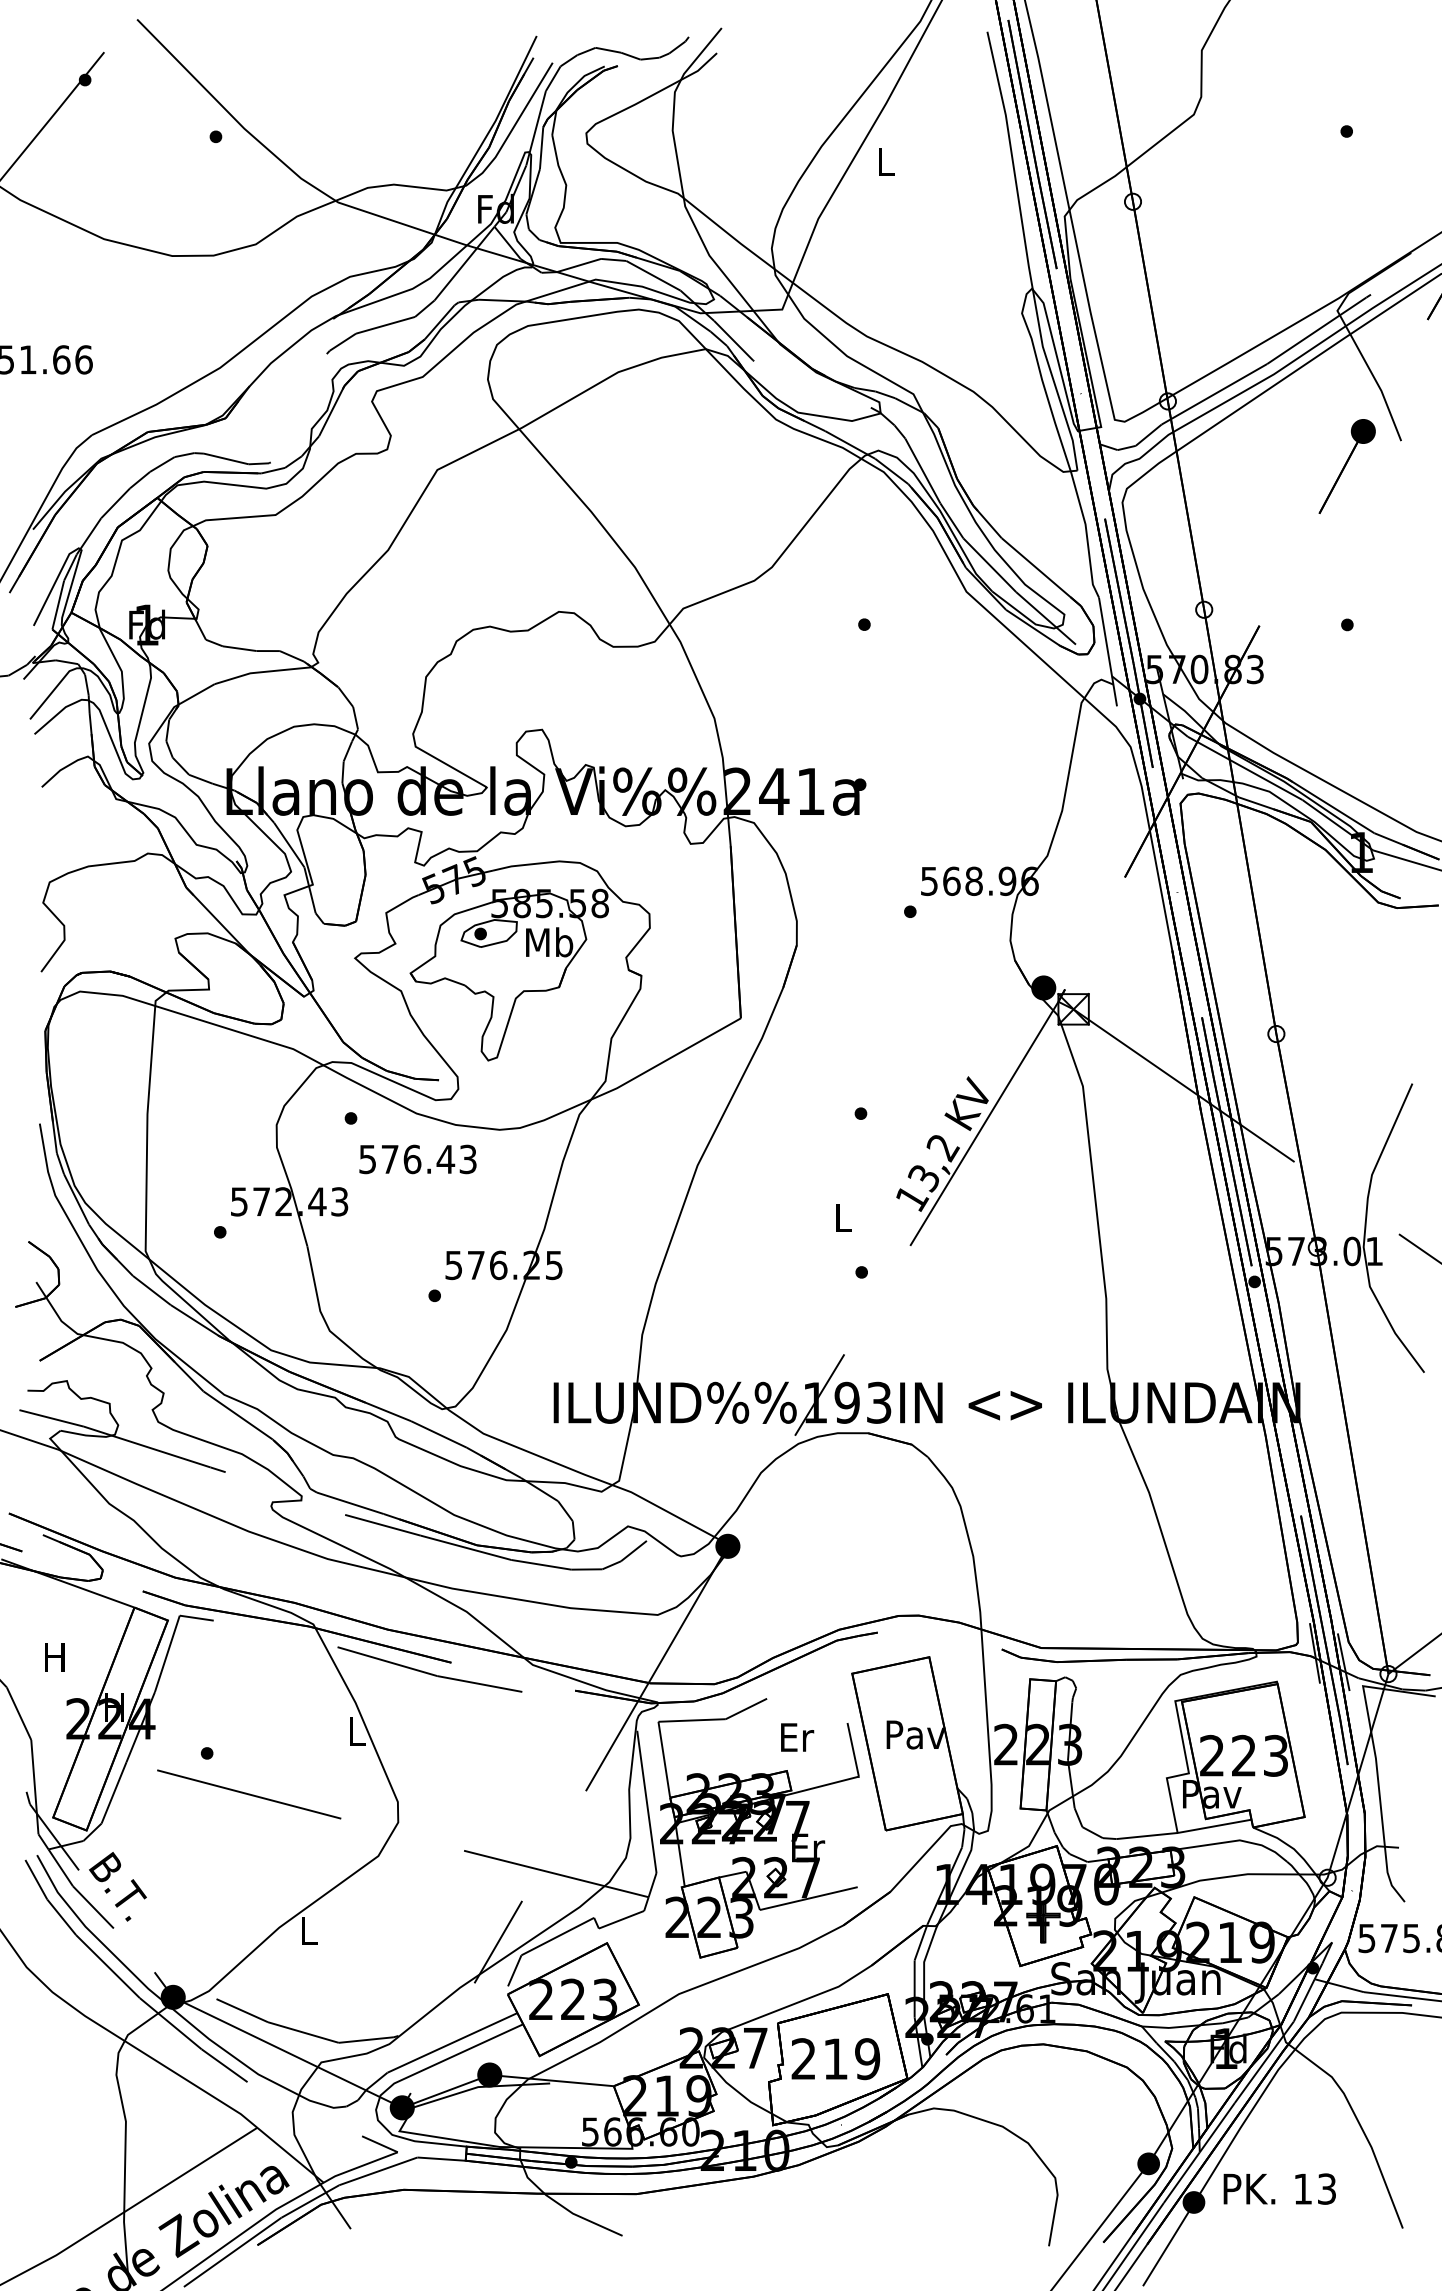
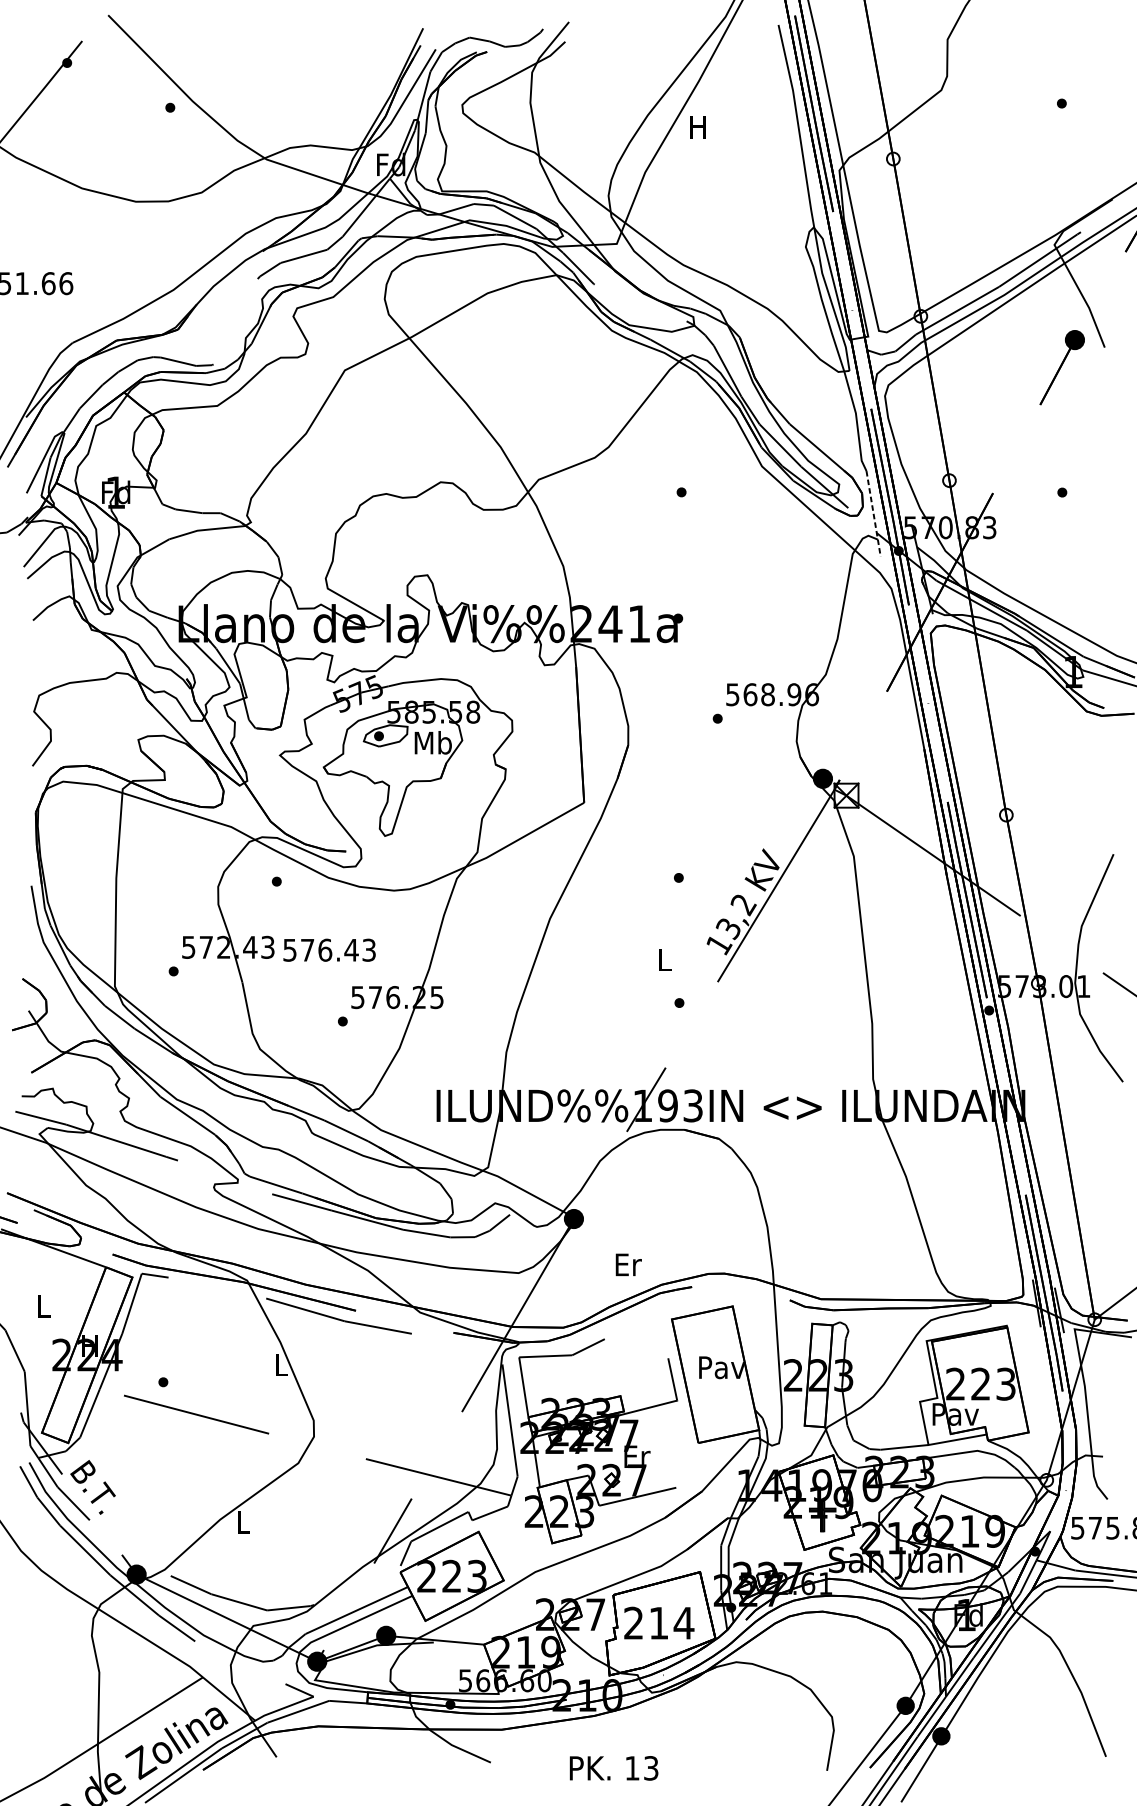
text: (885, 161) -> (698, 127), L -> H
line: (1108, 652) -> (874, 514), solid -> dashed
text: (417, 1159) -> (329, 950), moved
text: (54, 1657) -> (43, 1306), H -> L
text: (797, 1737) -> (628, 1264), moved
text: (867, 2059) -> (684, 1623), 219 -> 214
text: (1279, 2188) -> (613, 1767), moved

